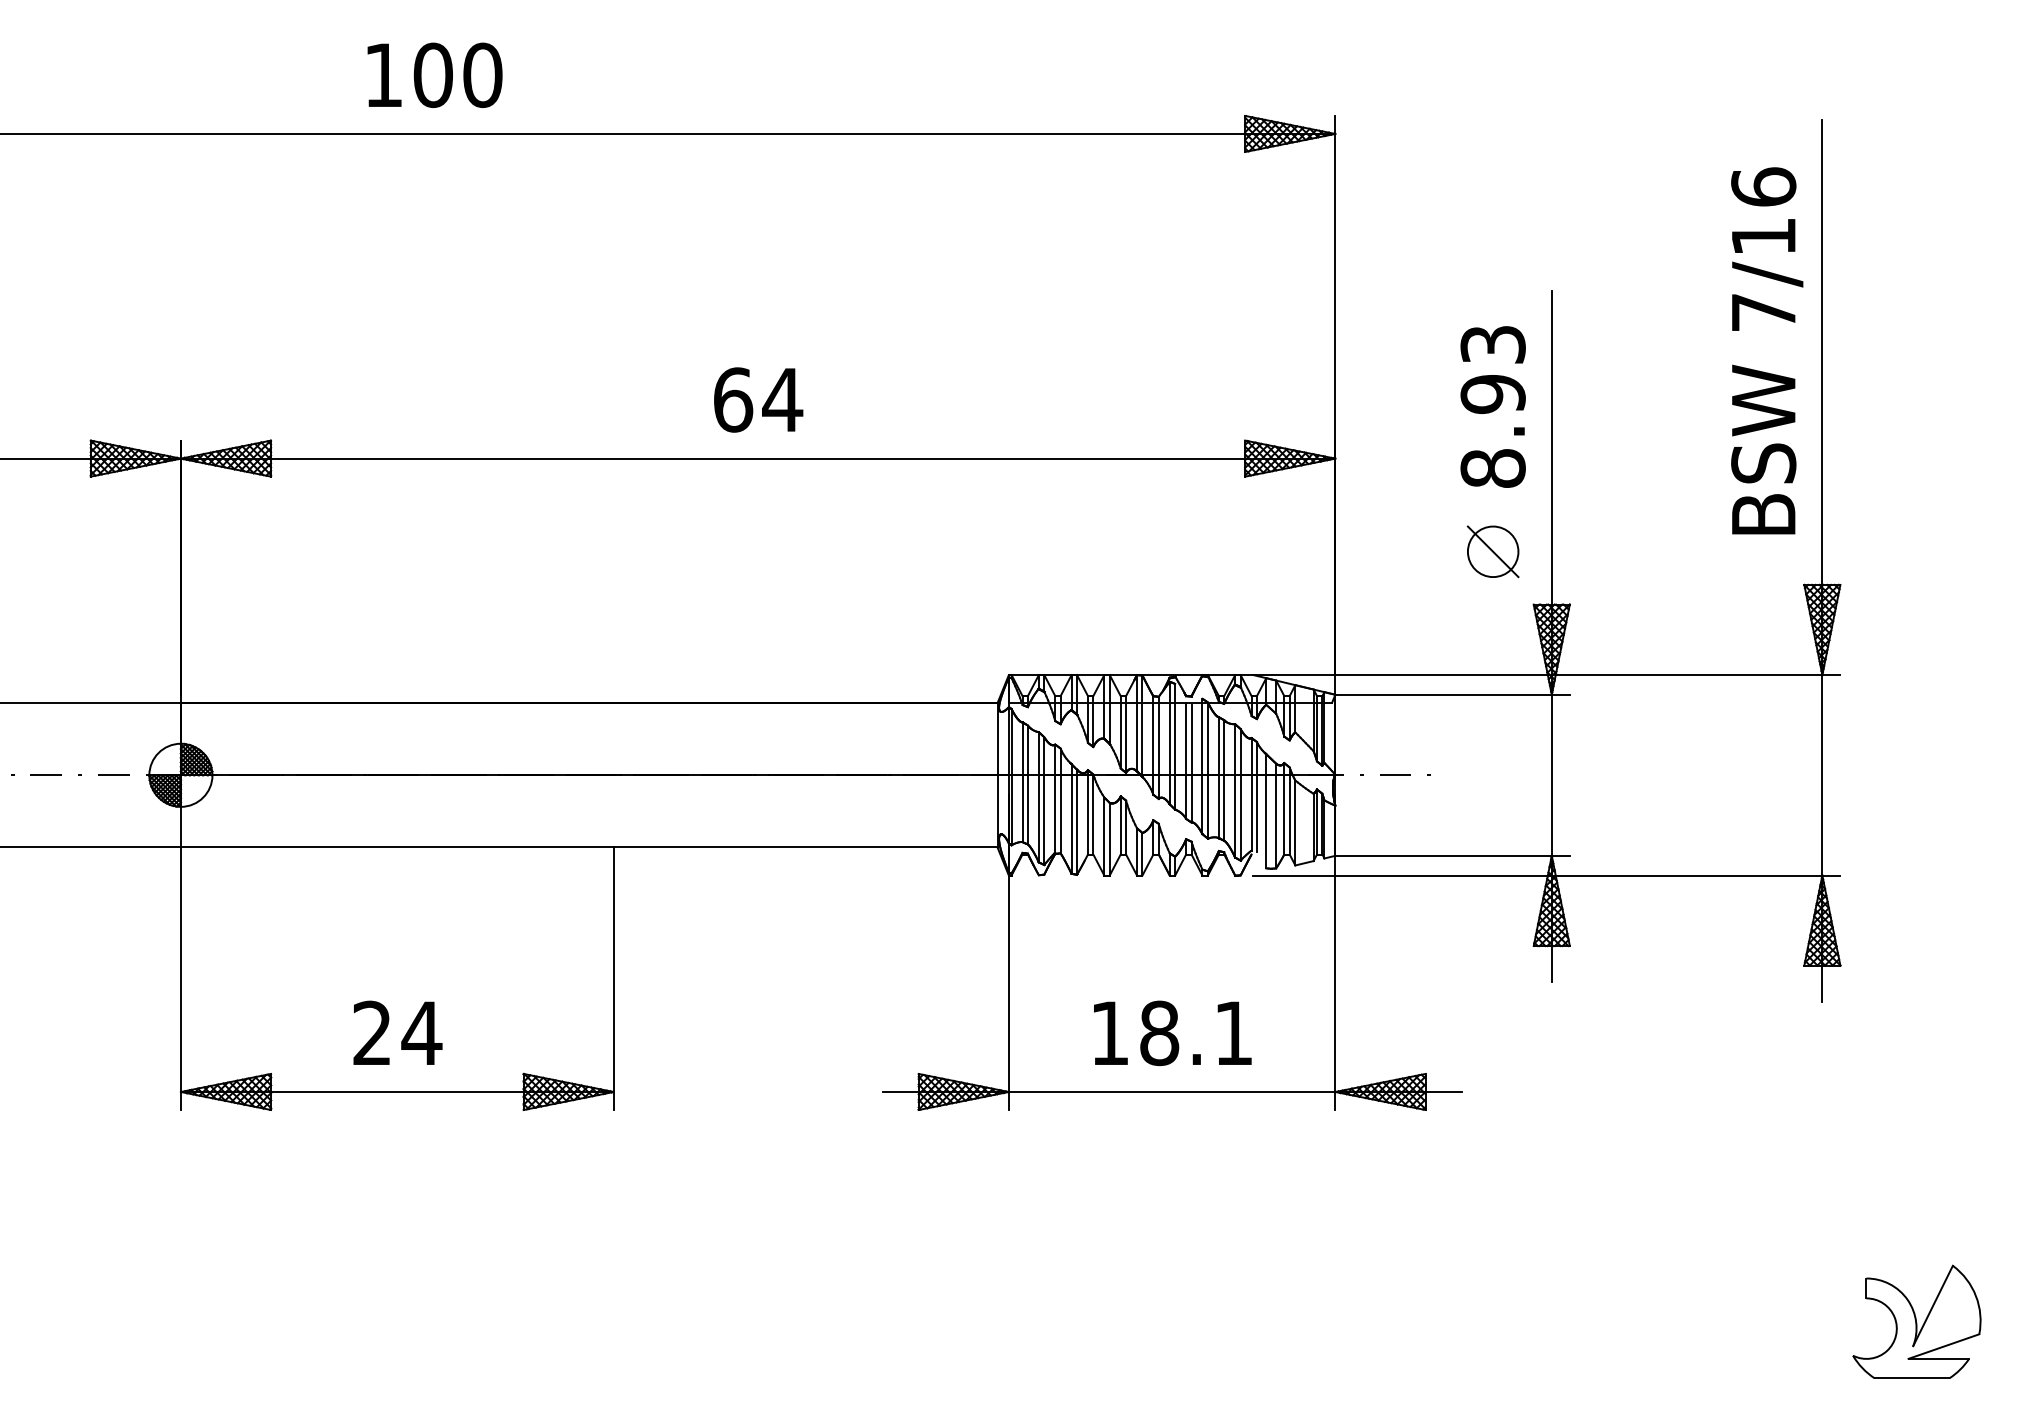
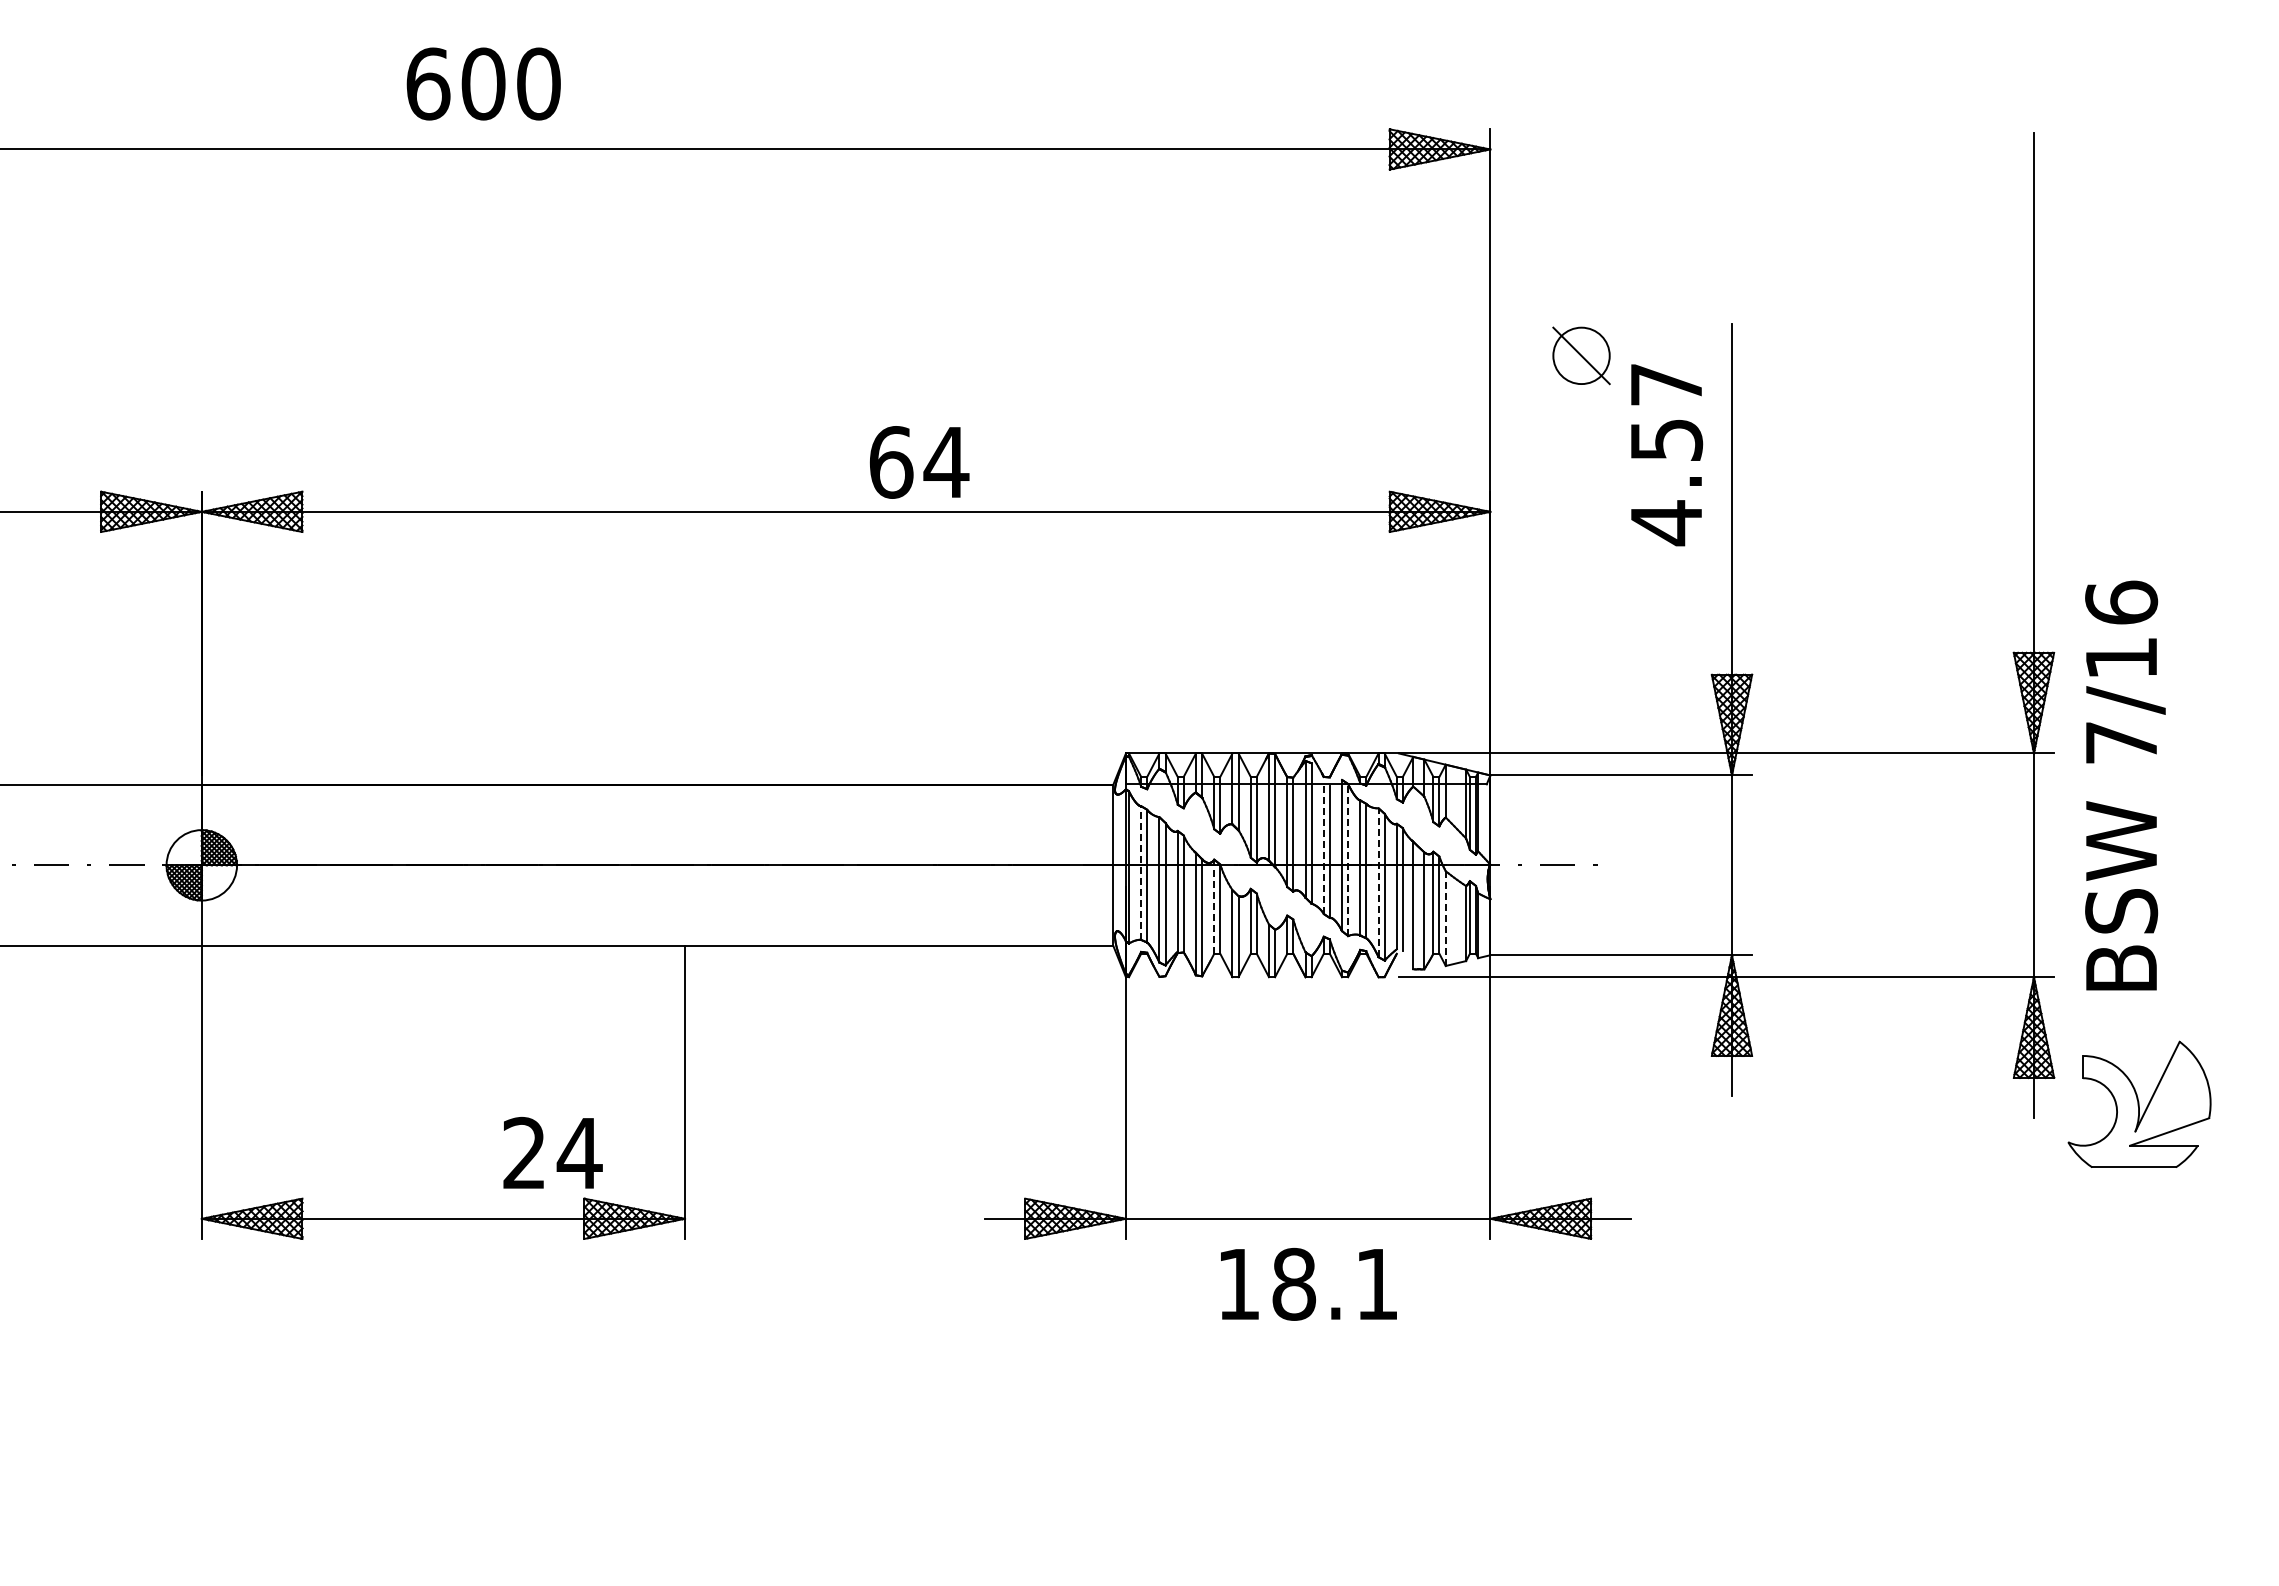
text: (384, 74) -> (428, 83), 100 -> 600
text: (1767, 350) -> (2125, 785), moved
text: (758, 400) -> (919, 462), moved
text: (1493, 408) -> (1666, 455), 8.93 -> 4.57
part: (1493, 551) -> (1581, 355), moved
line: (1185, 761) -> (1323, 849), solid -> dashed
line: (1208, 770) -> (1348, 860), solid -> dashed
line: (1022, 782) -> (1141, 873), solid -> dashed
line: (1235, 790) -> (1378, 882), solid -> dashed
line: (1088, 812) -> (1214, 906), solid -> dashed
line: (1295, 822) -> (1445, 918), solid -> dashed
text: (397, 1032) -> (552, 1152), moved
text: (1172, 1033) -> (1308, 1284), moved
part: (1916, 1321) -> (2139, 1103), moved

